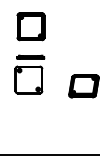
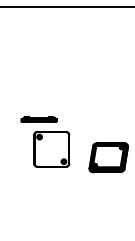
part: (30, 26) -> (39, 79), removed
part: (28, 79) -> (51, 148), moved

